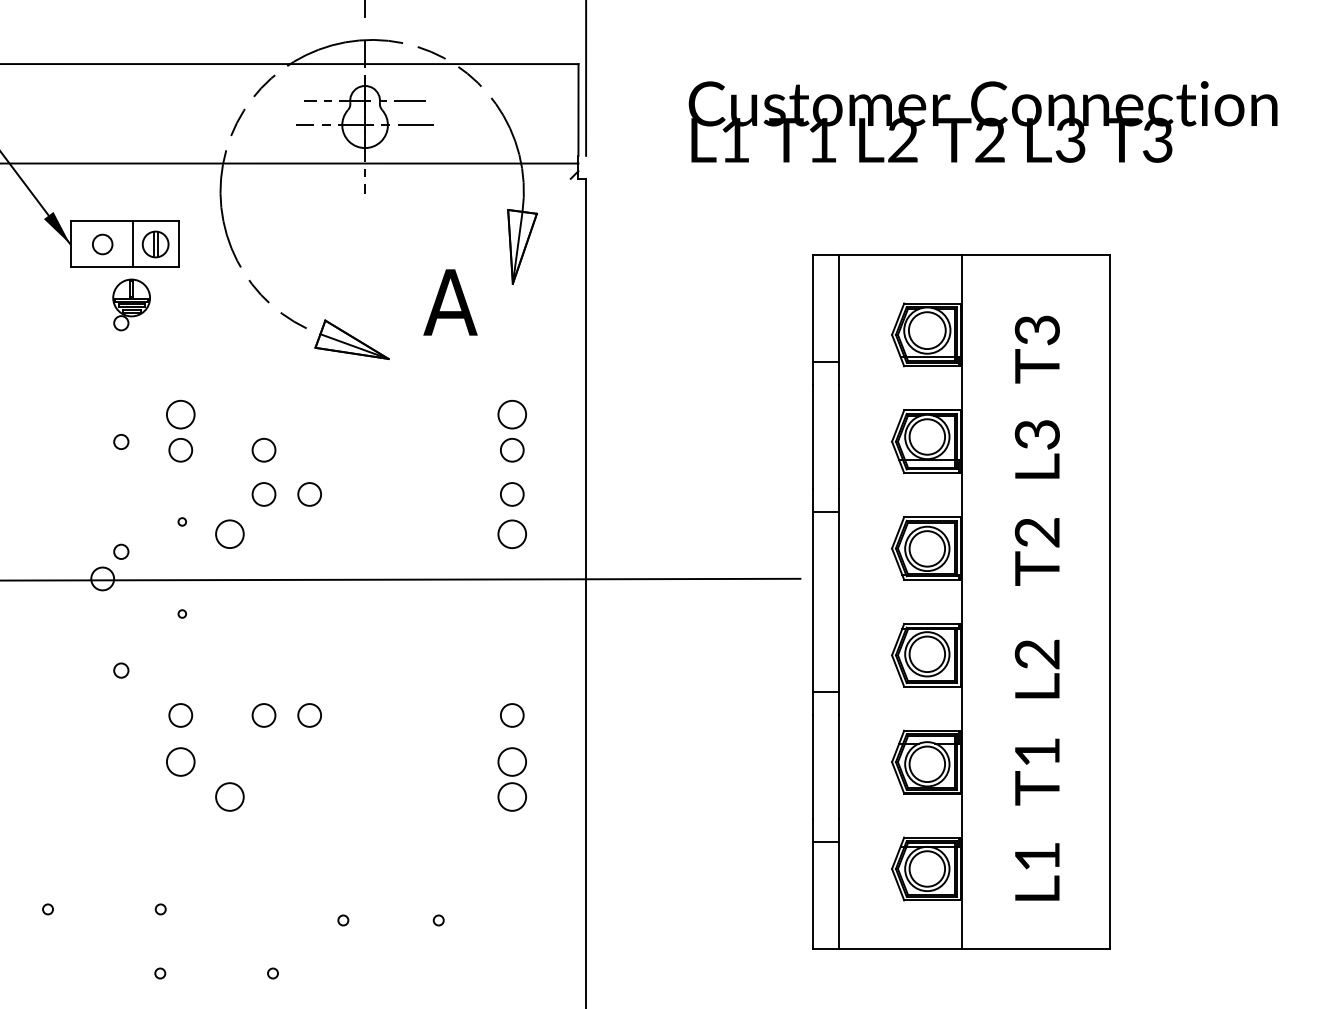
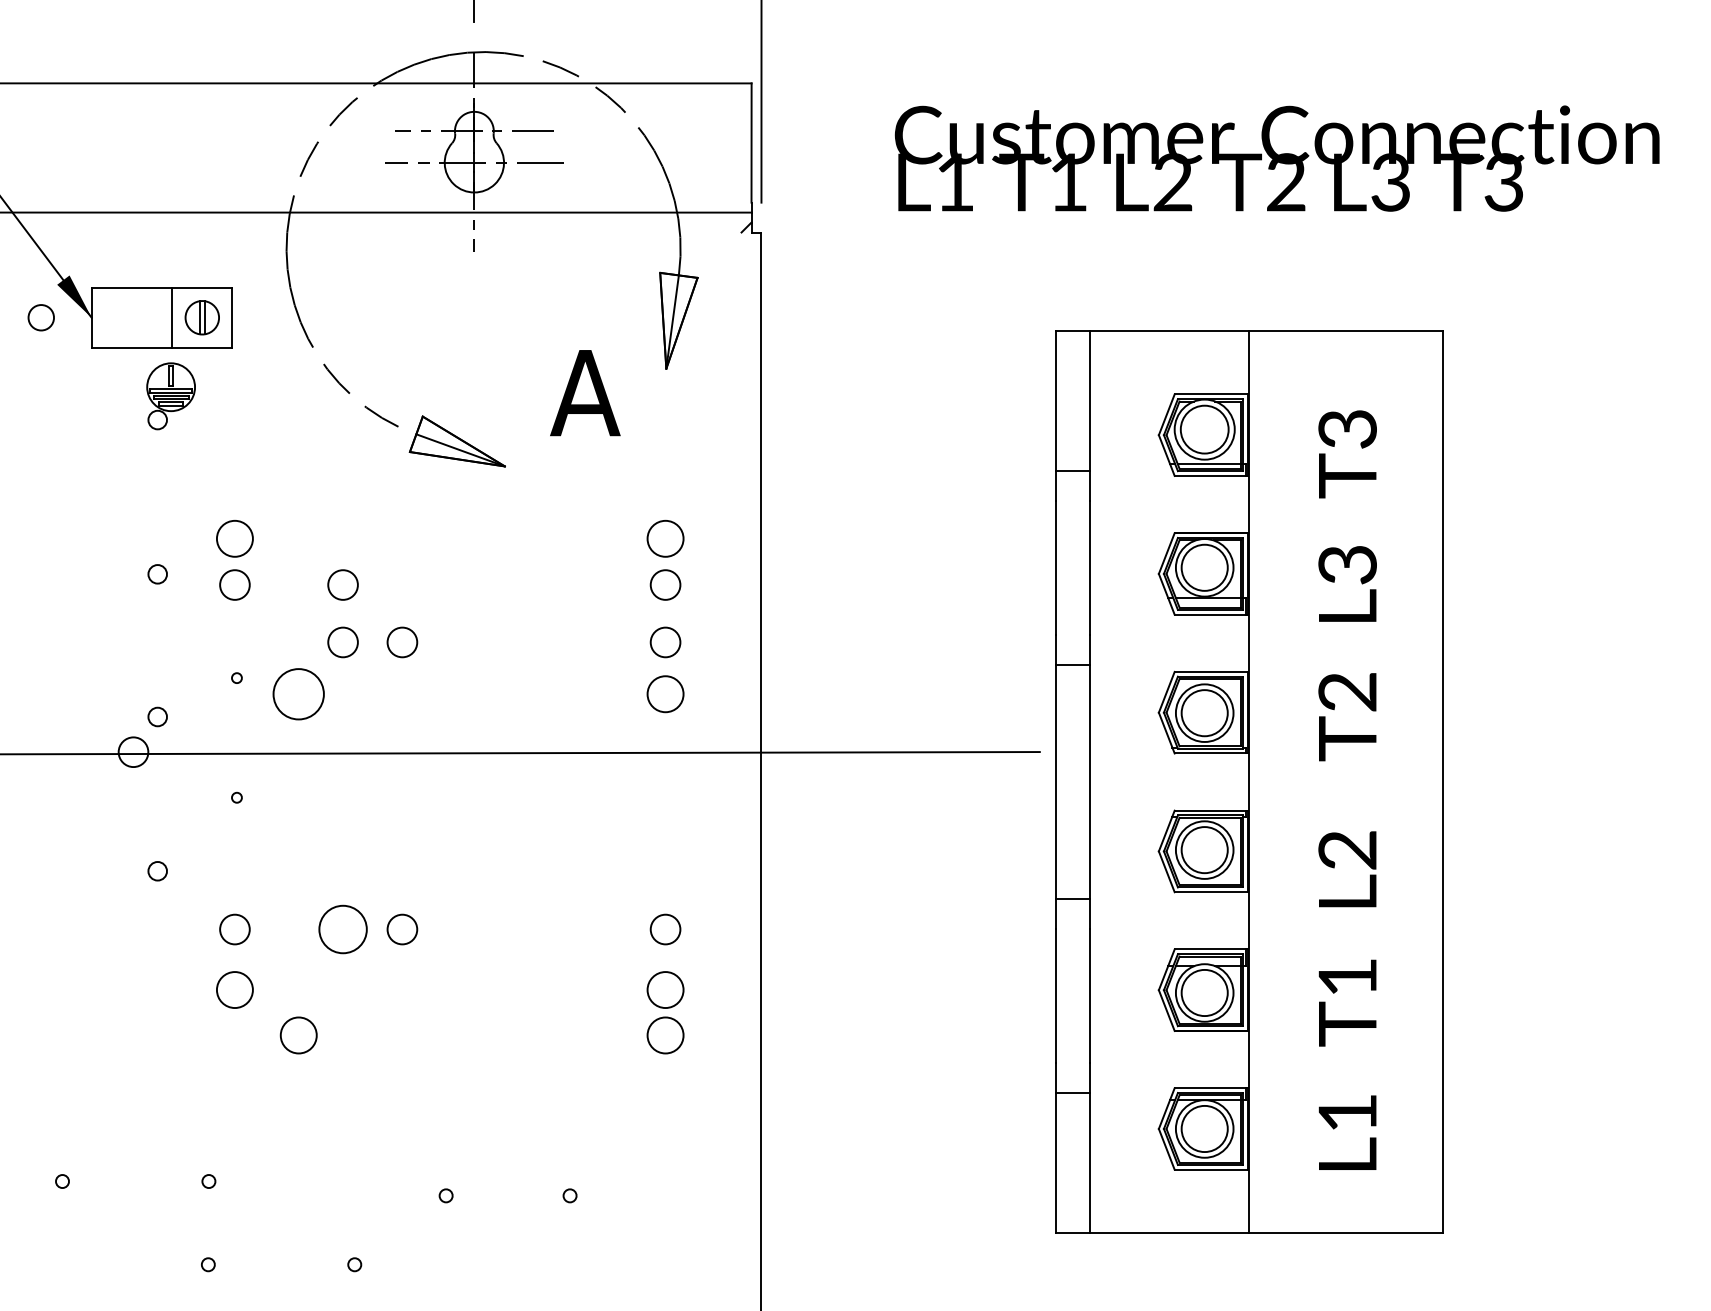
circle: (102, 244) -> (41, 317), moved
circle: (229, 533) -> (298, 693), size x1.4
circle: (263, 715) -> (342, 929), size x1.6

